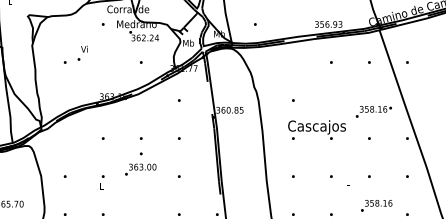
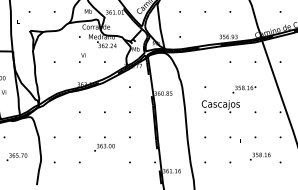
text: (83, 52) -> (82, 57), moved
text: (374, 111) -> (244, 89), moved
text: (140, 163) -> (104, 143), moved

